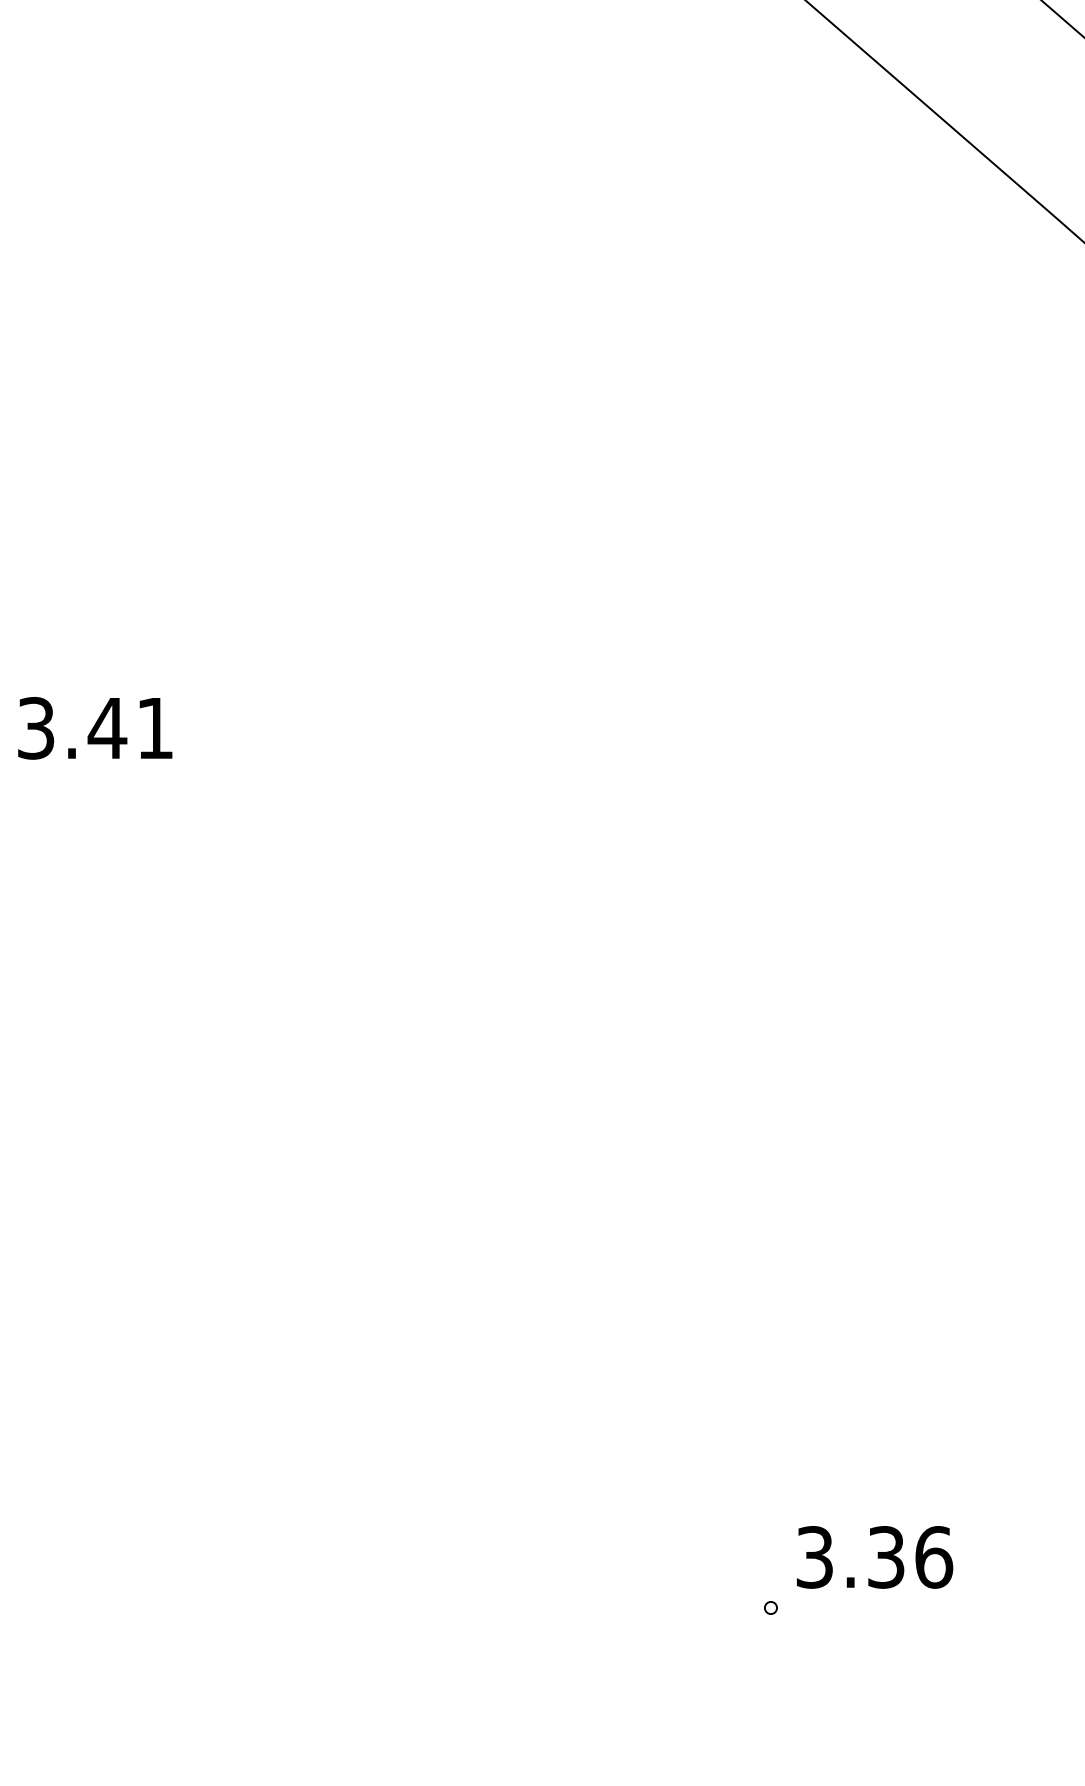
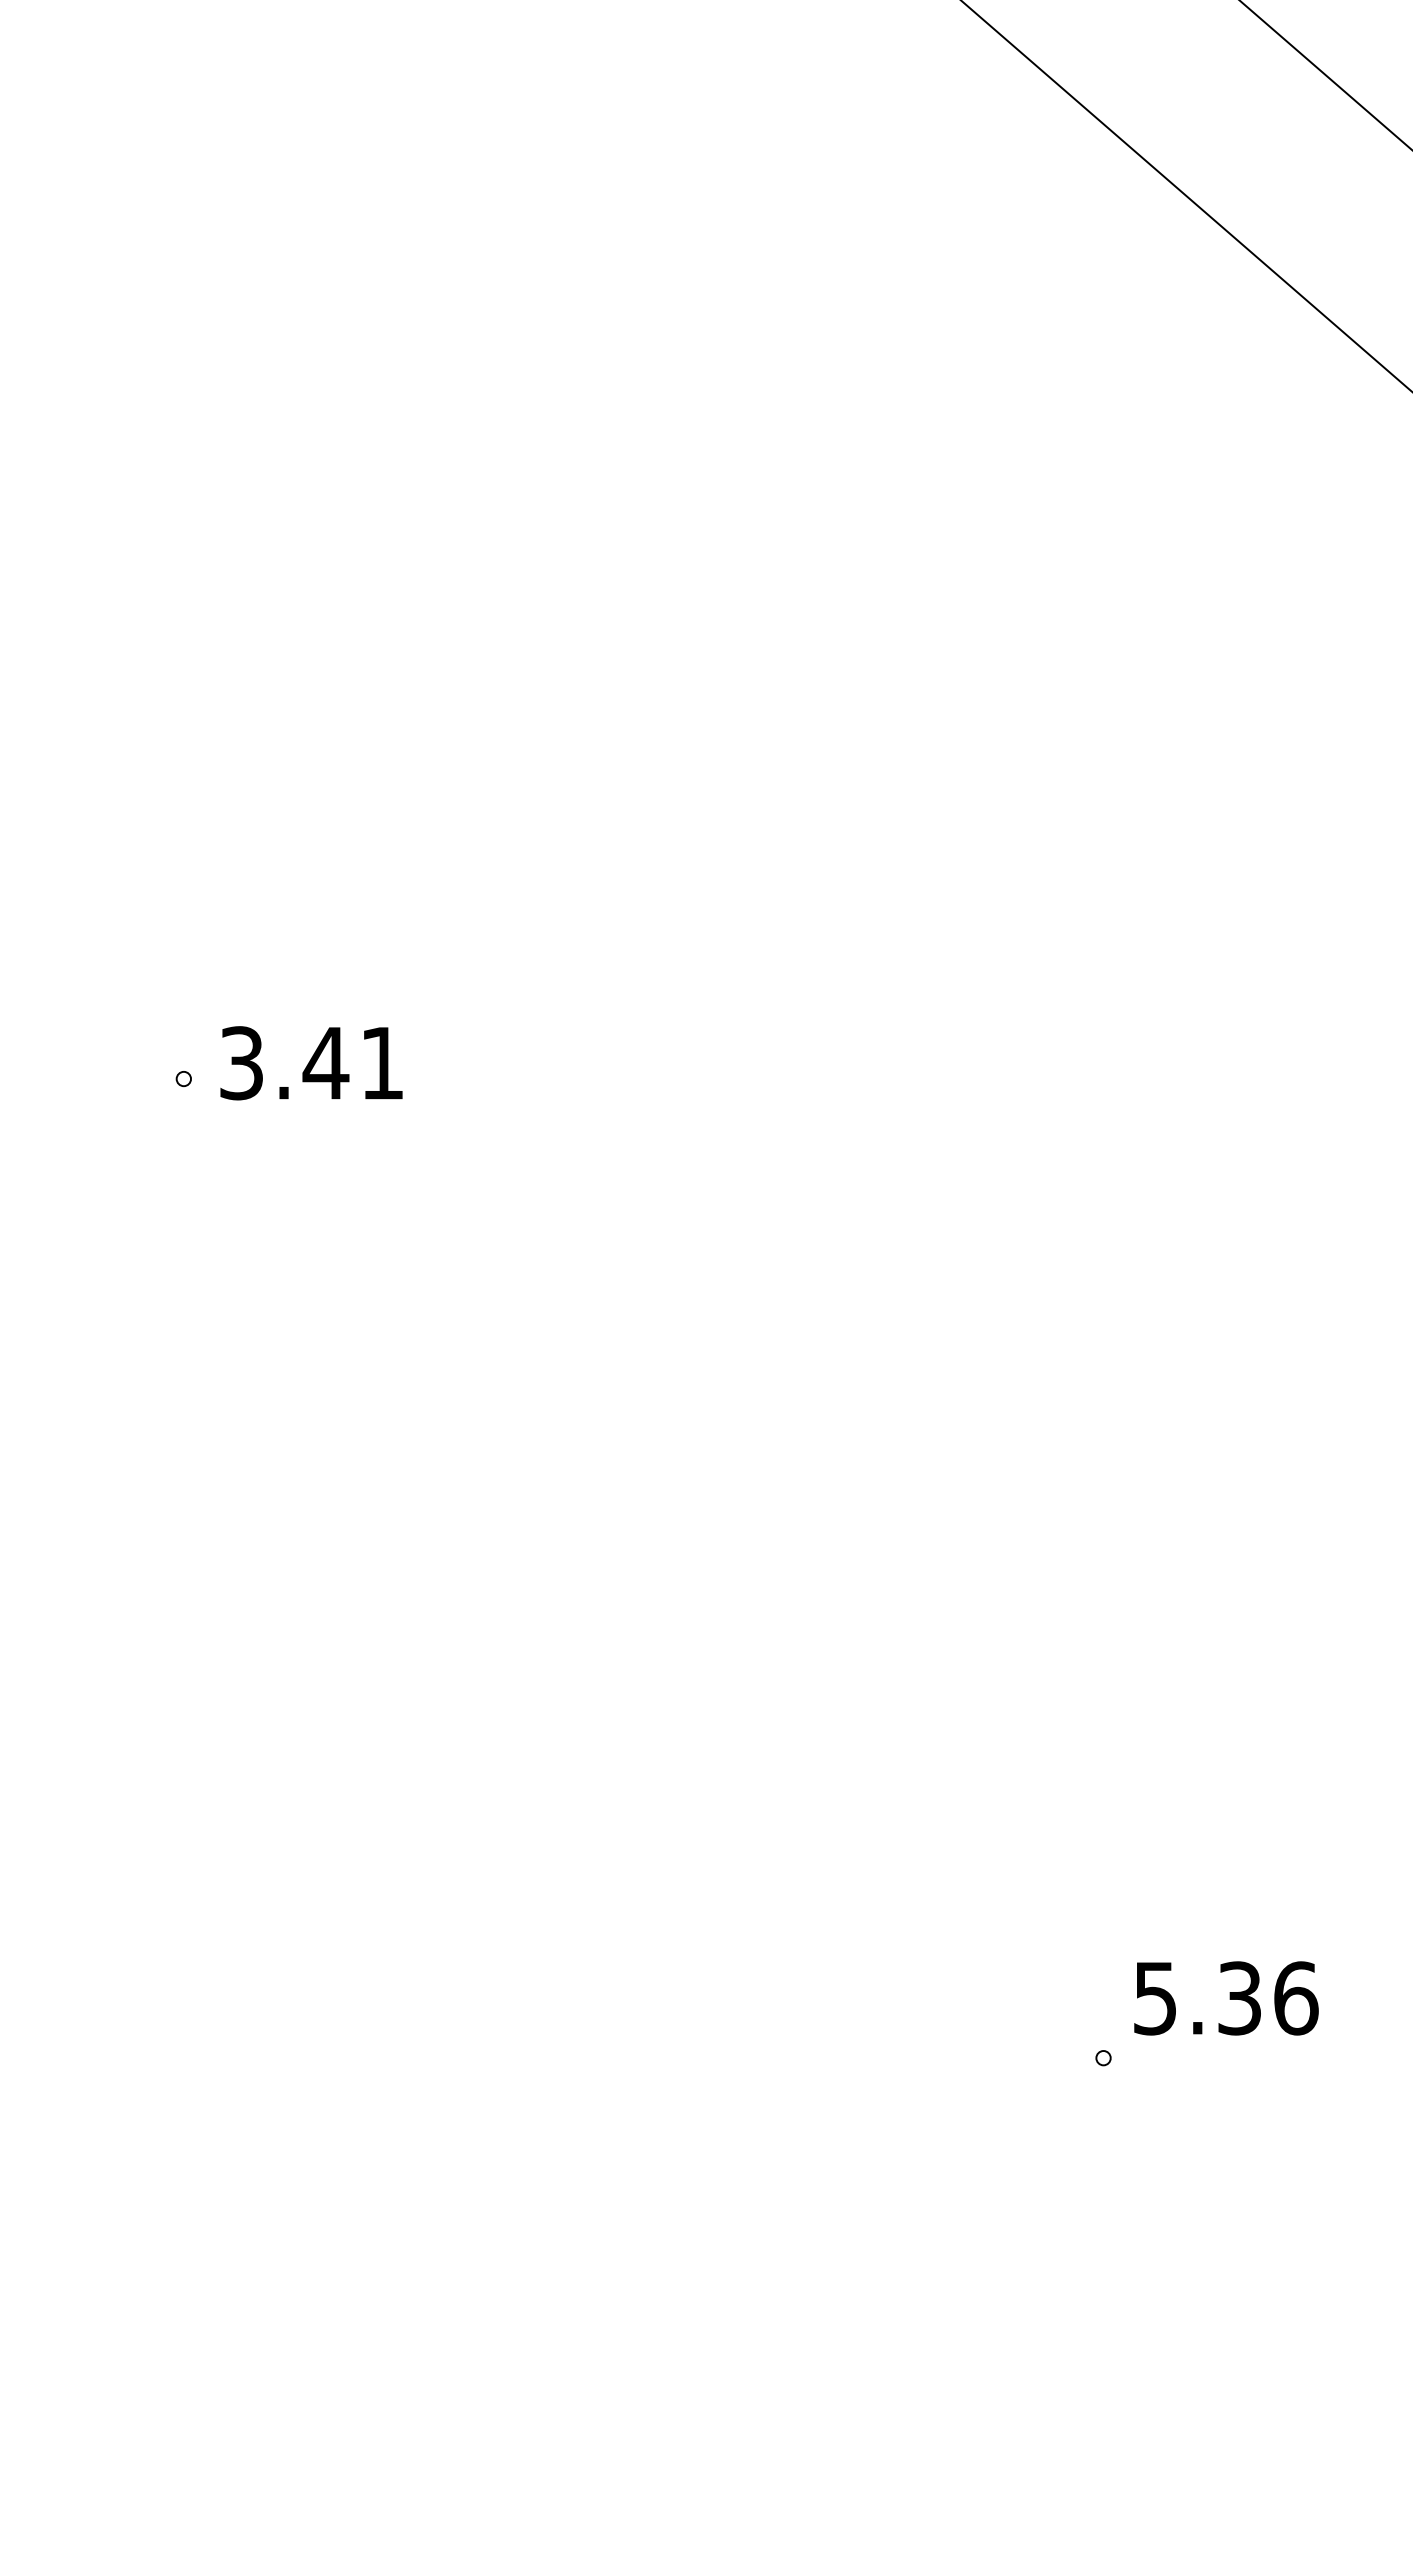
text: (95, 728) -> (311, 1063), moved
text: (814, 1557) -> (1155, 1998), 3.36 -> 5.36

